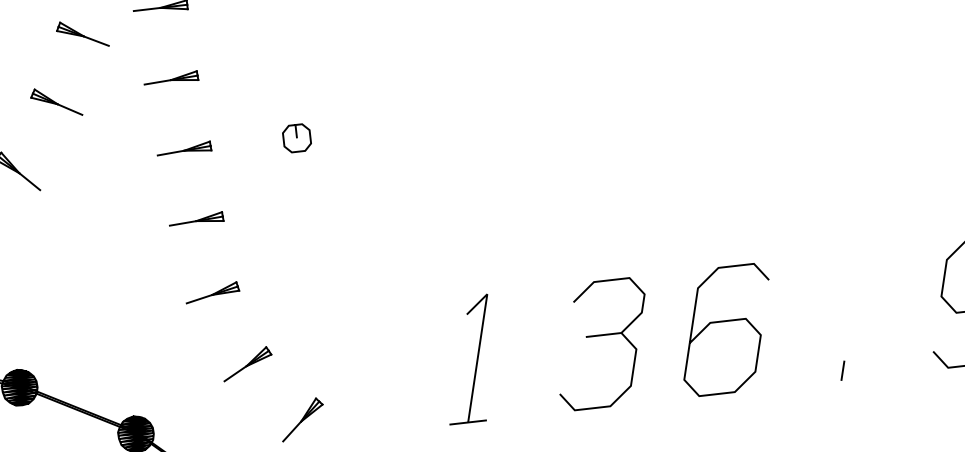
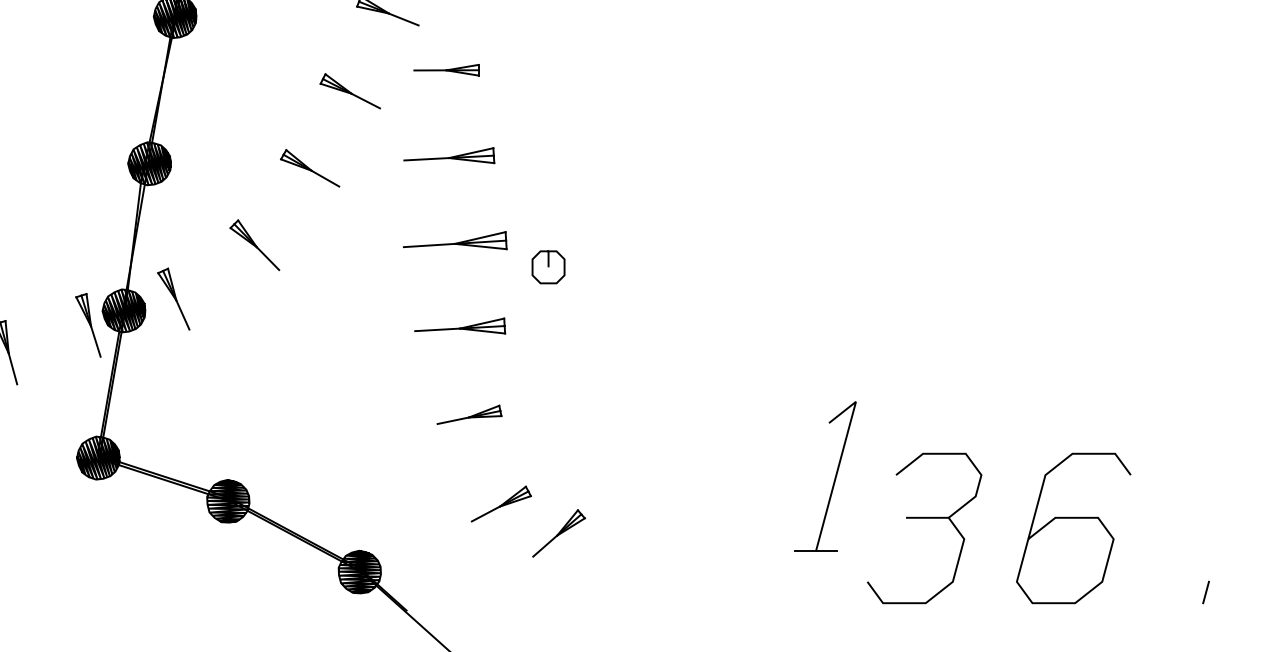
part: (171, 78) -> (449, 155), size x1.4
curve: (296, 138) -> (548, 267), moved
part: (184, 148) -> (455, 240), size x1.6
part: (196, 219) -> (460, 325), size x1.4
part: (476, 359) -> (834, 477), moved
part: (302, 419) -> (559, 533), moved

